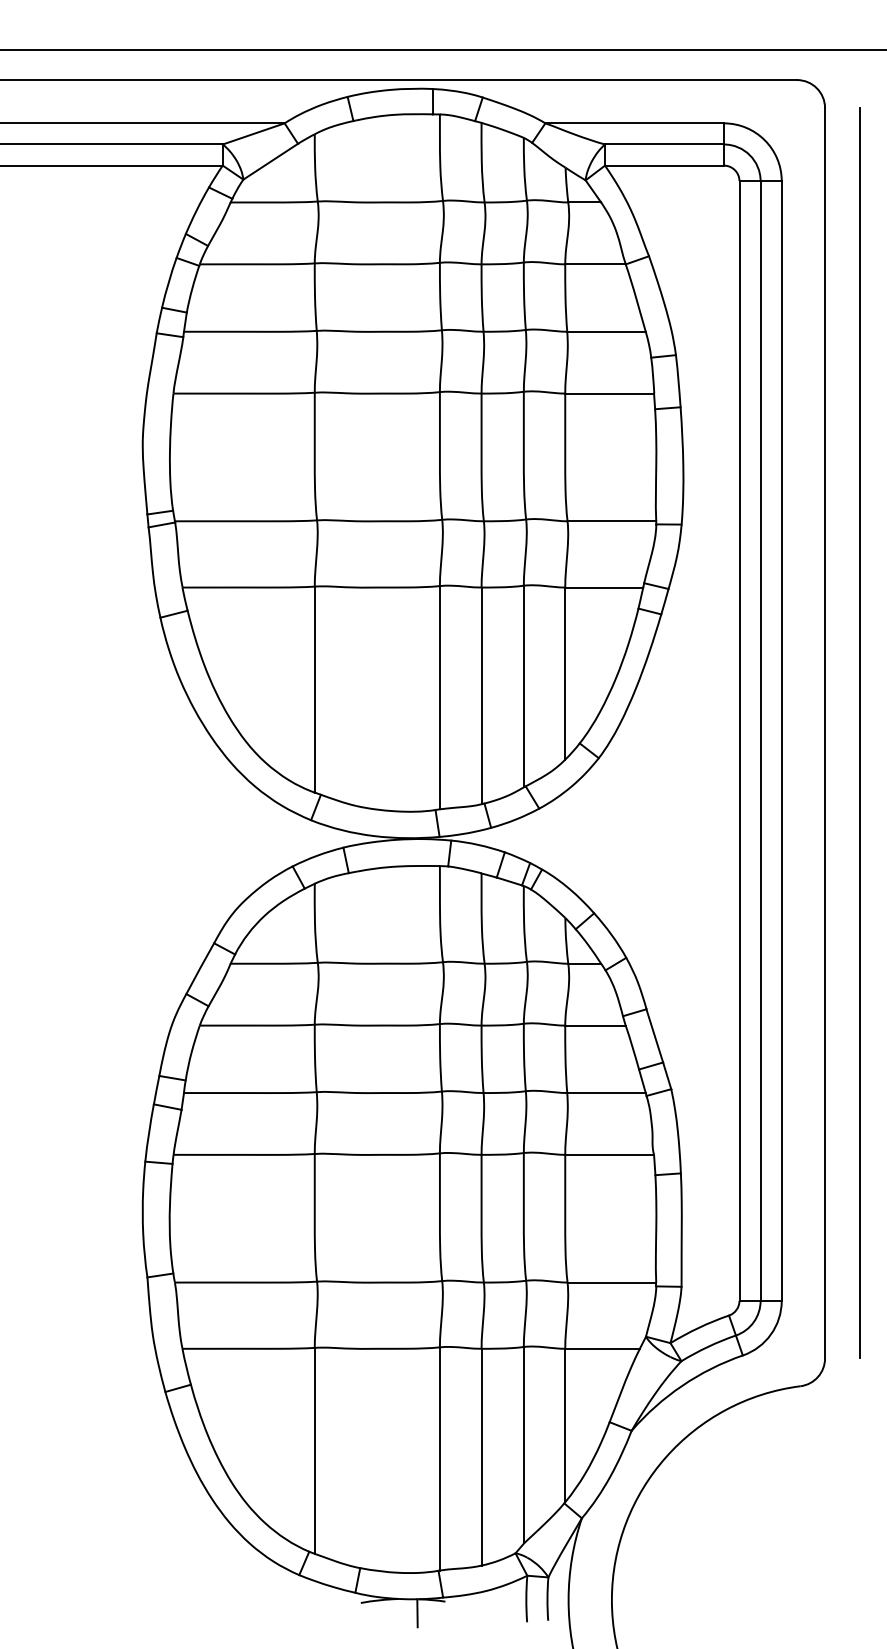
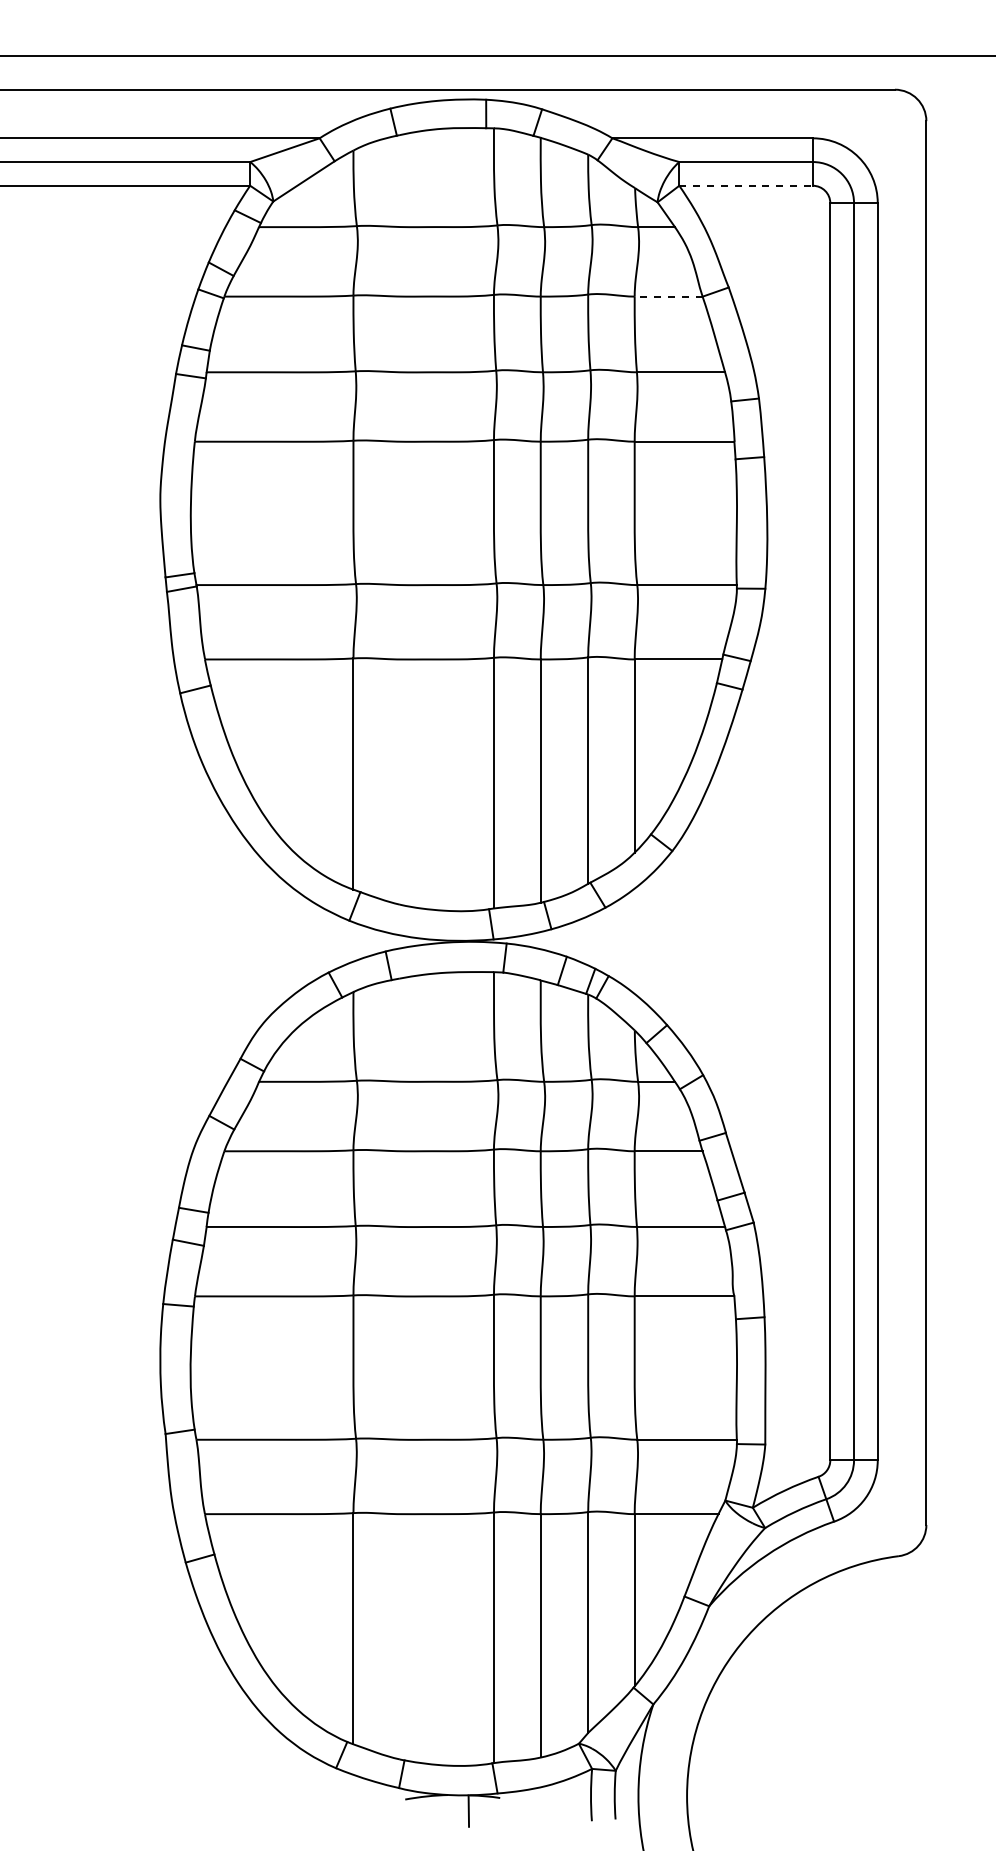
line: (664, 165) -> (746, 185), solid -> dashed
line: (595, 264) -> (668, 296), solid -> dashed
line: (860, 732) -> (966, 822), removed

